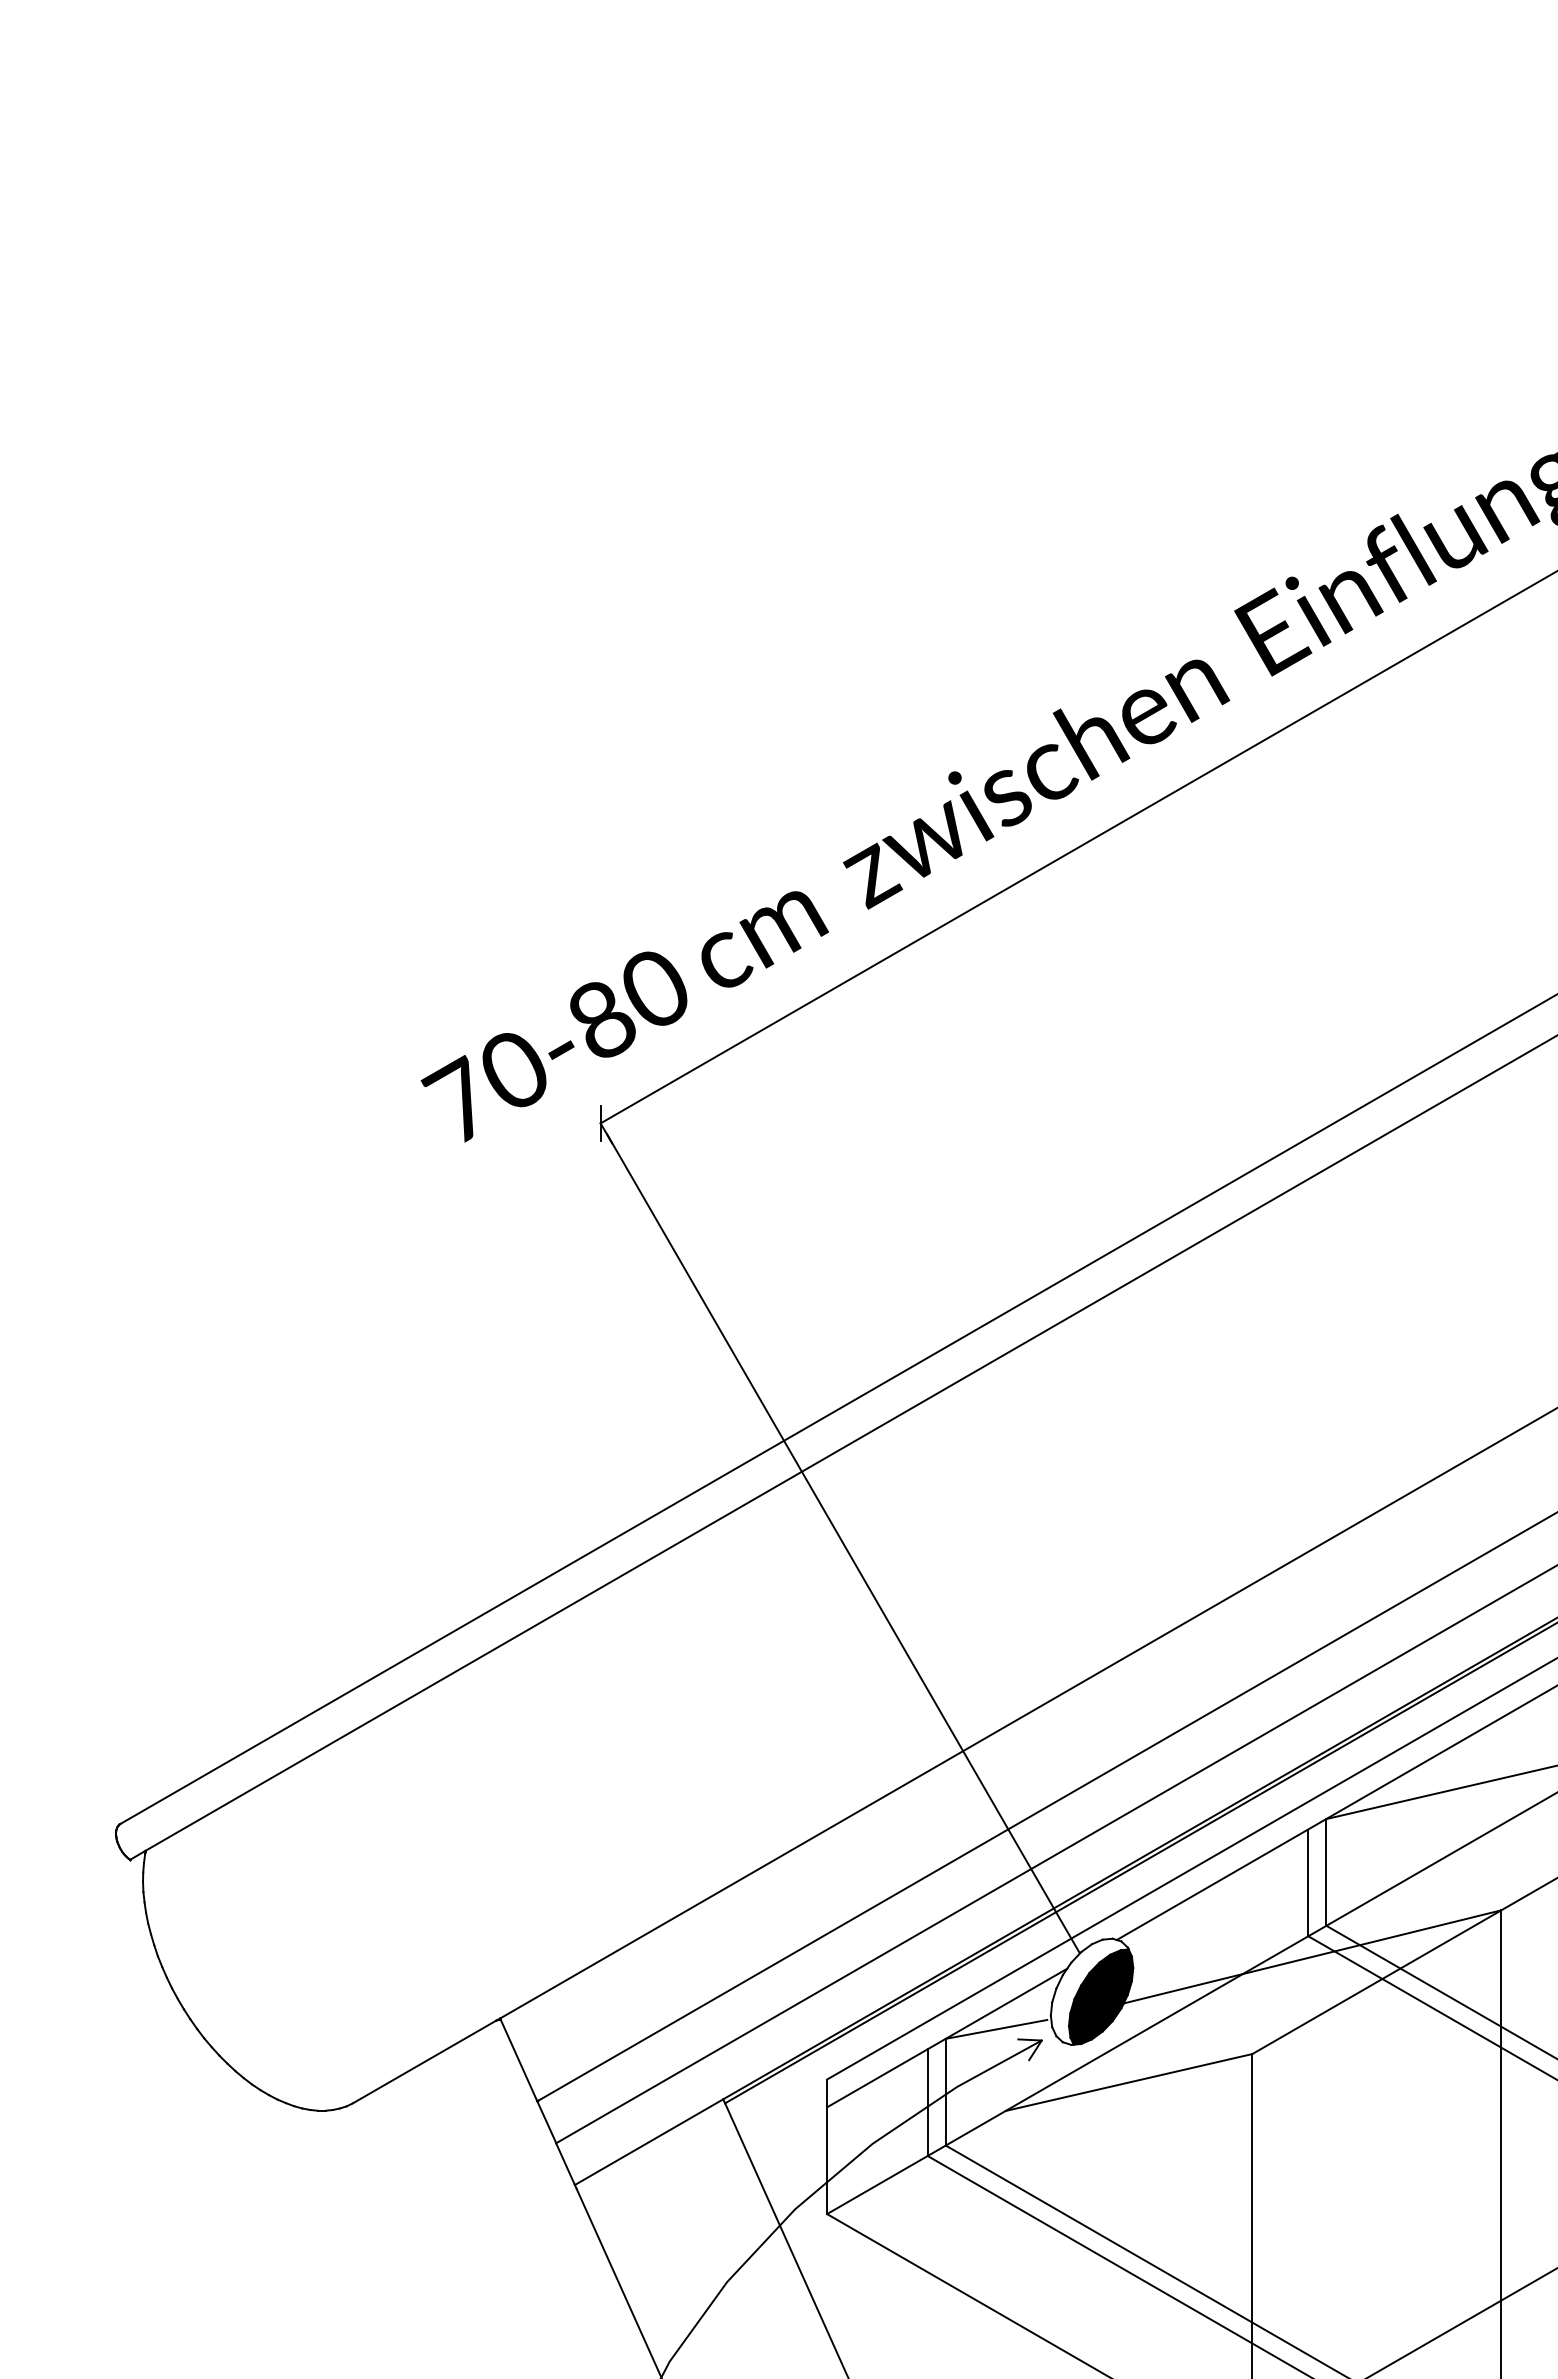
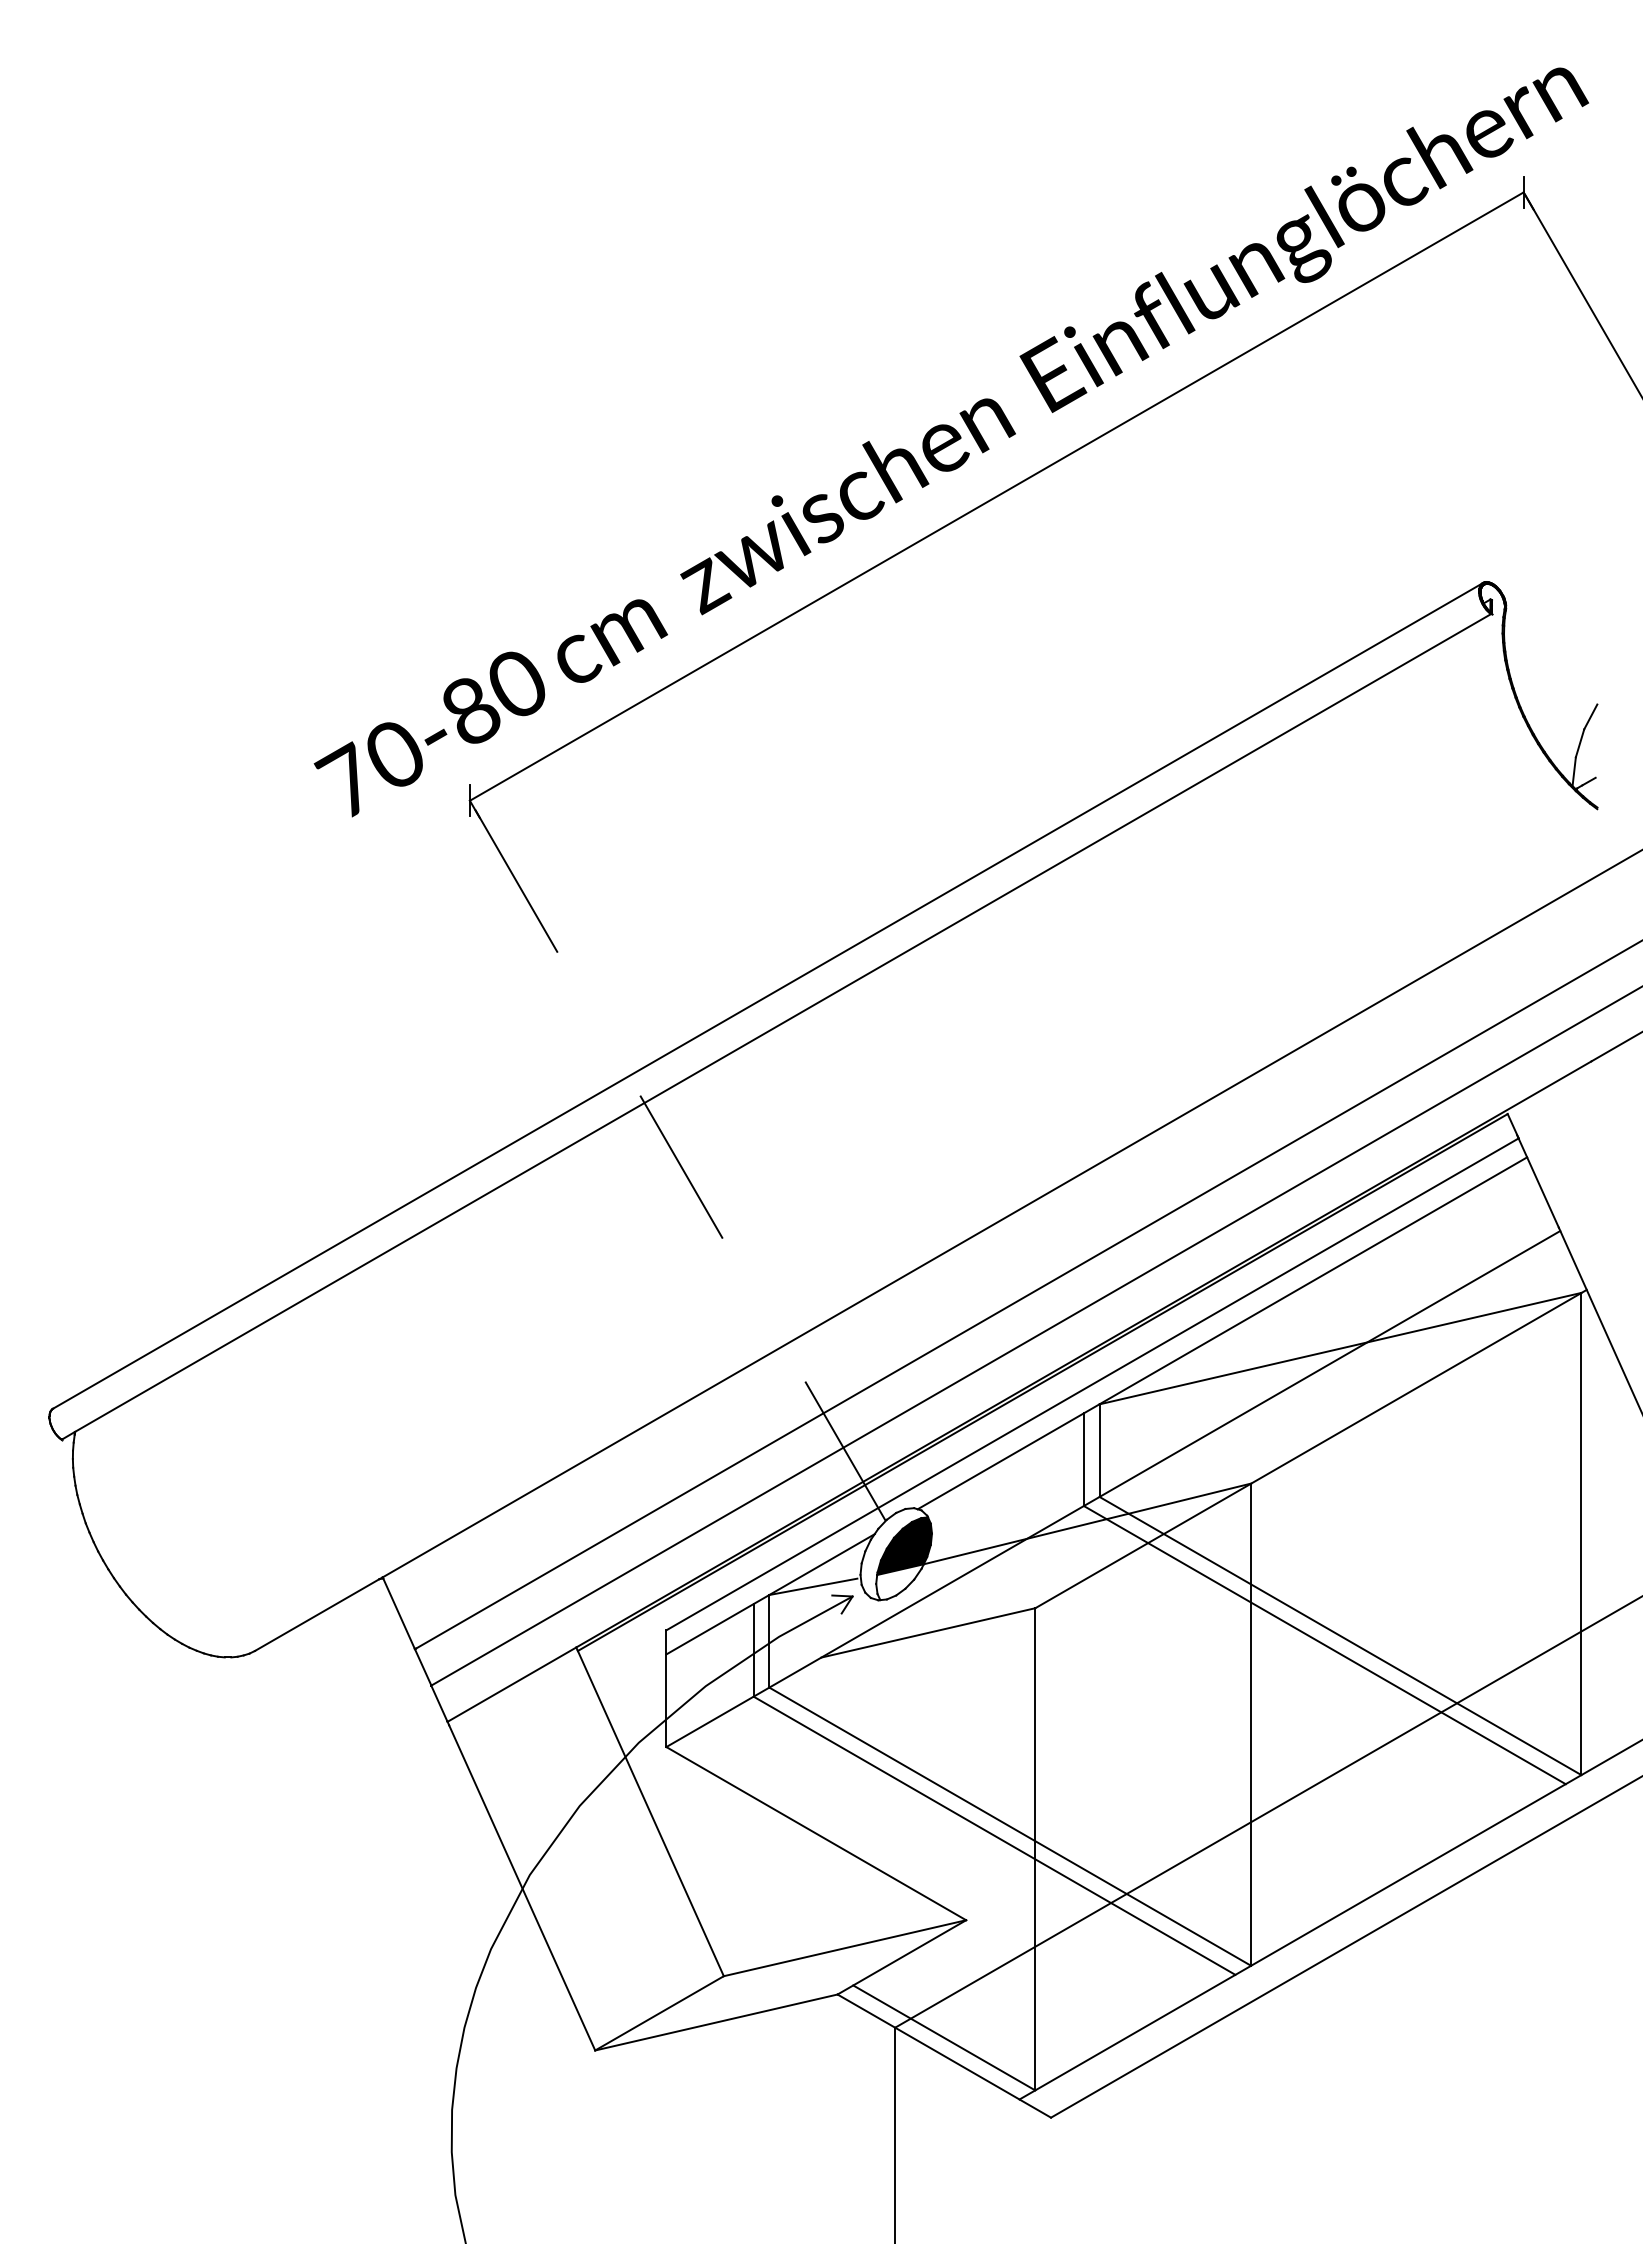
line: (843, 1543) -> (680, 1165), solid -> dashed
fill: (1095, 2024) -> (899, 1582), removed

